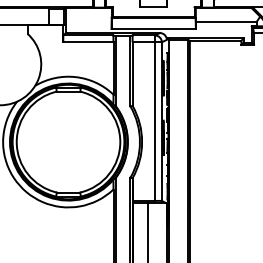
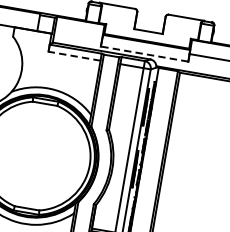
line: (153, 28) -> (144, 53), solid -> dashed
line: (87, 42) -> (73, 56), solid -> dashed

